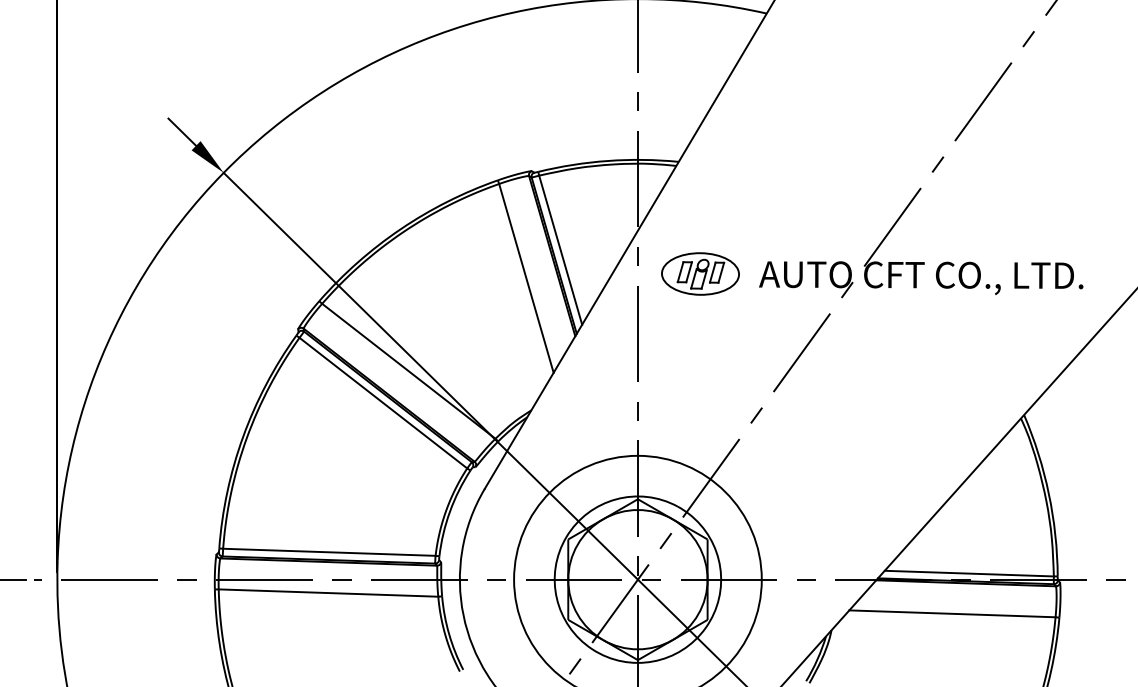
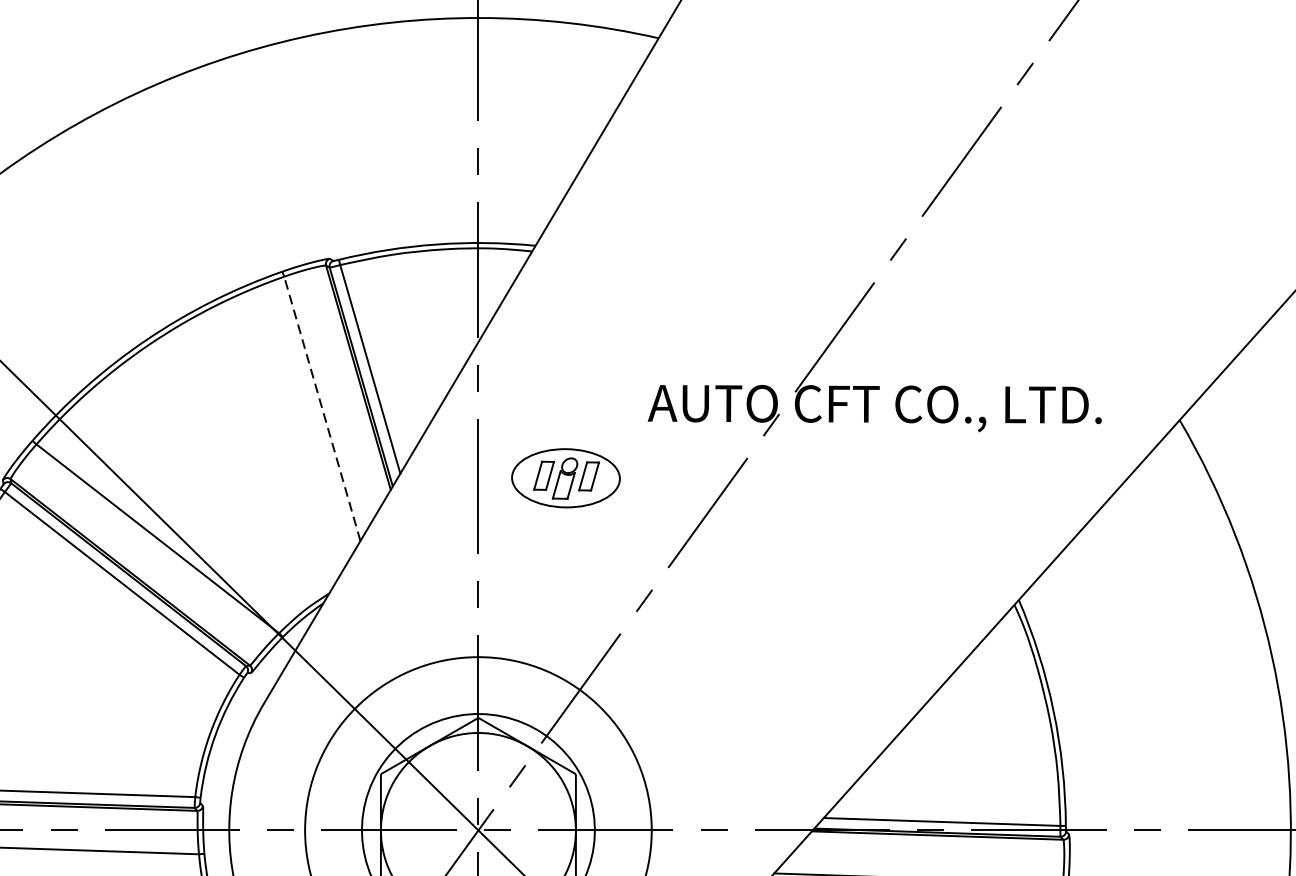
part: (700, 273) -> (565, 477), moved
line: (526, 277) -> (322, 407), solid -> dashed

